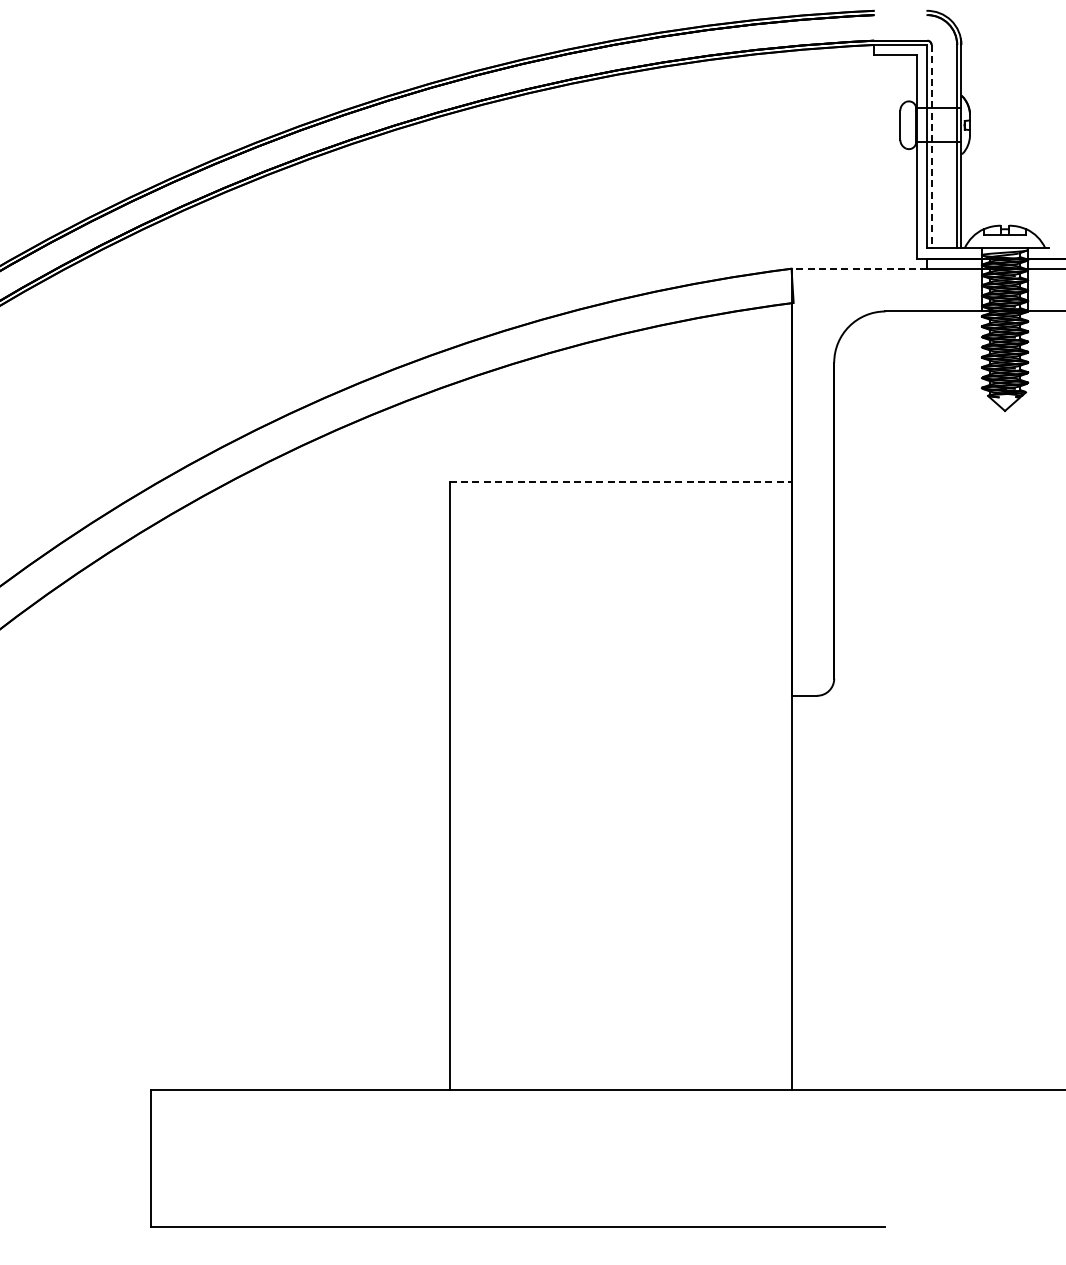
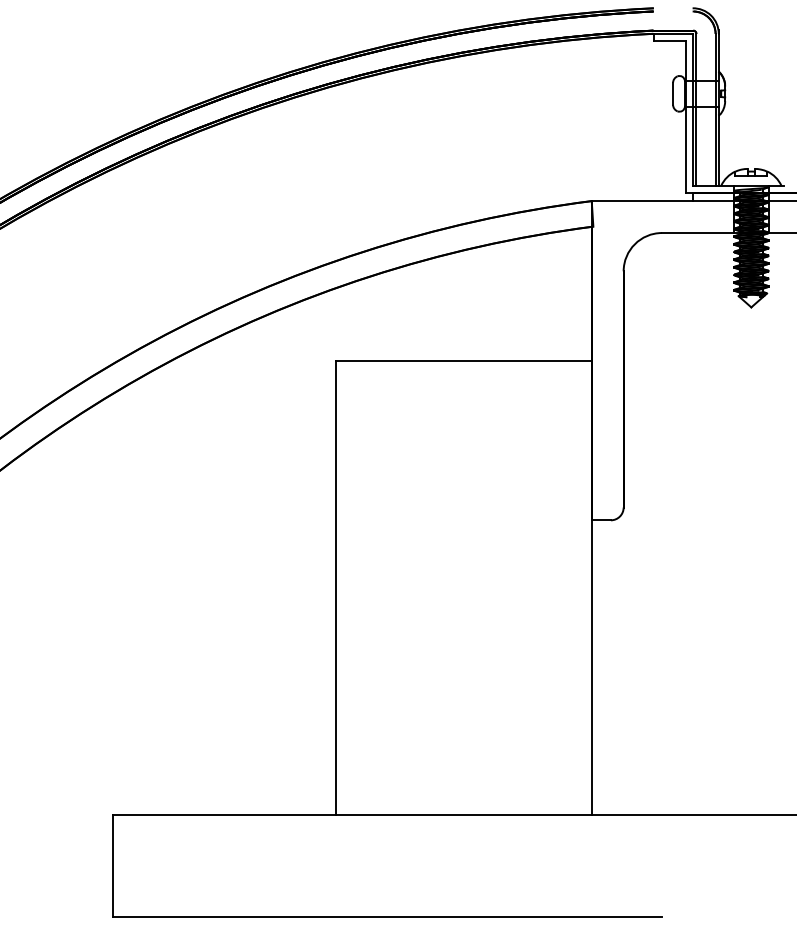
line: (931, 146) -> (696, 109), dashed -> solid
line: (859, 268) -> (642, 200), dashed -> solid
line: (620, 482) -> (463, 360), dashed -> solid

